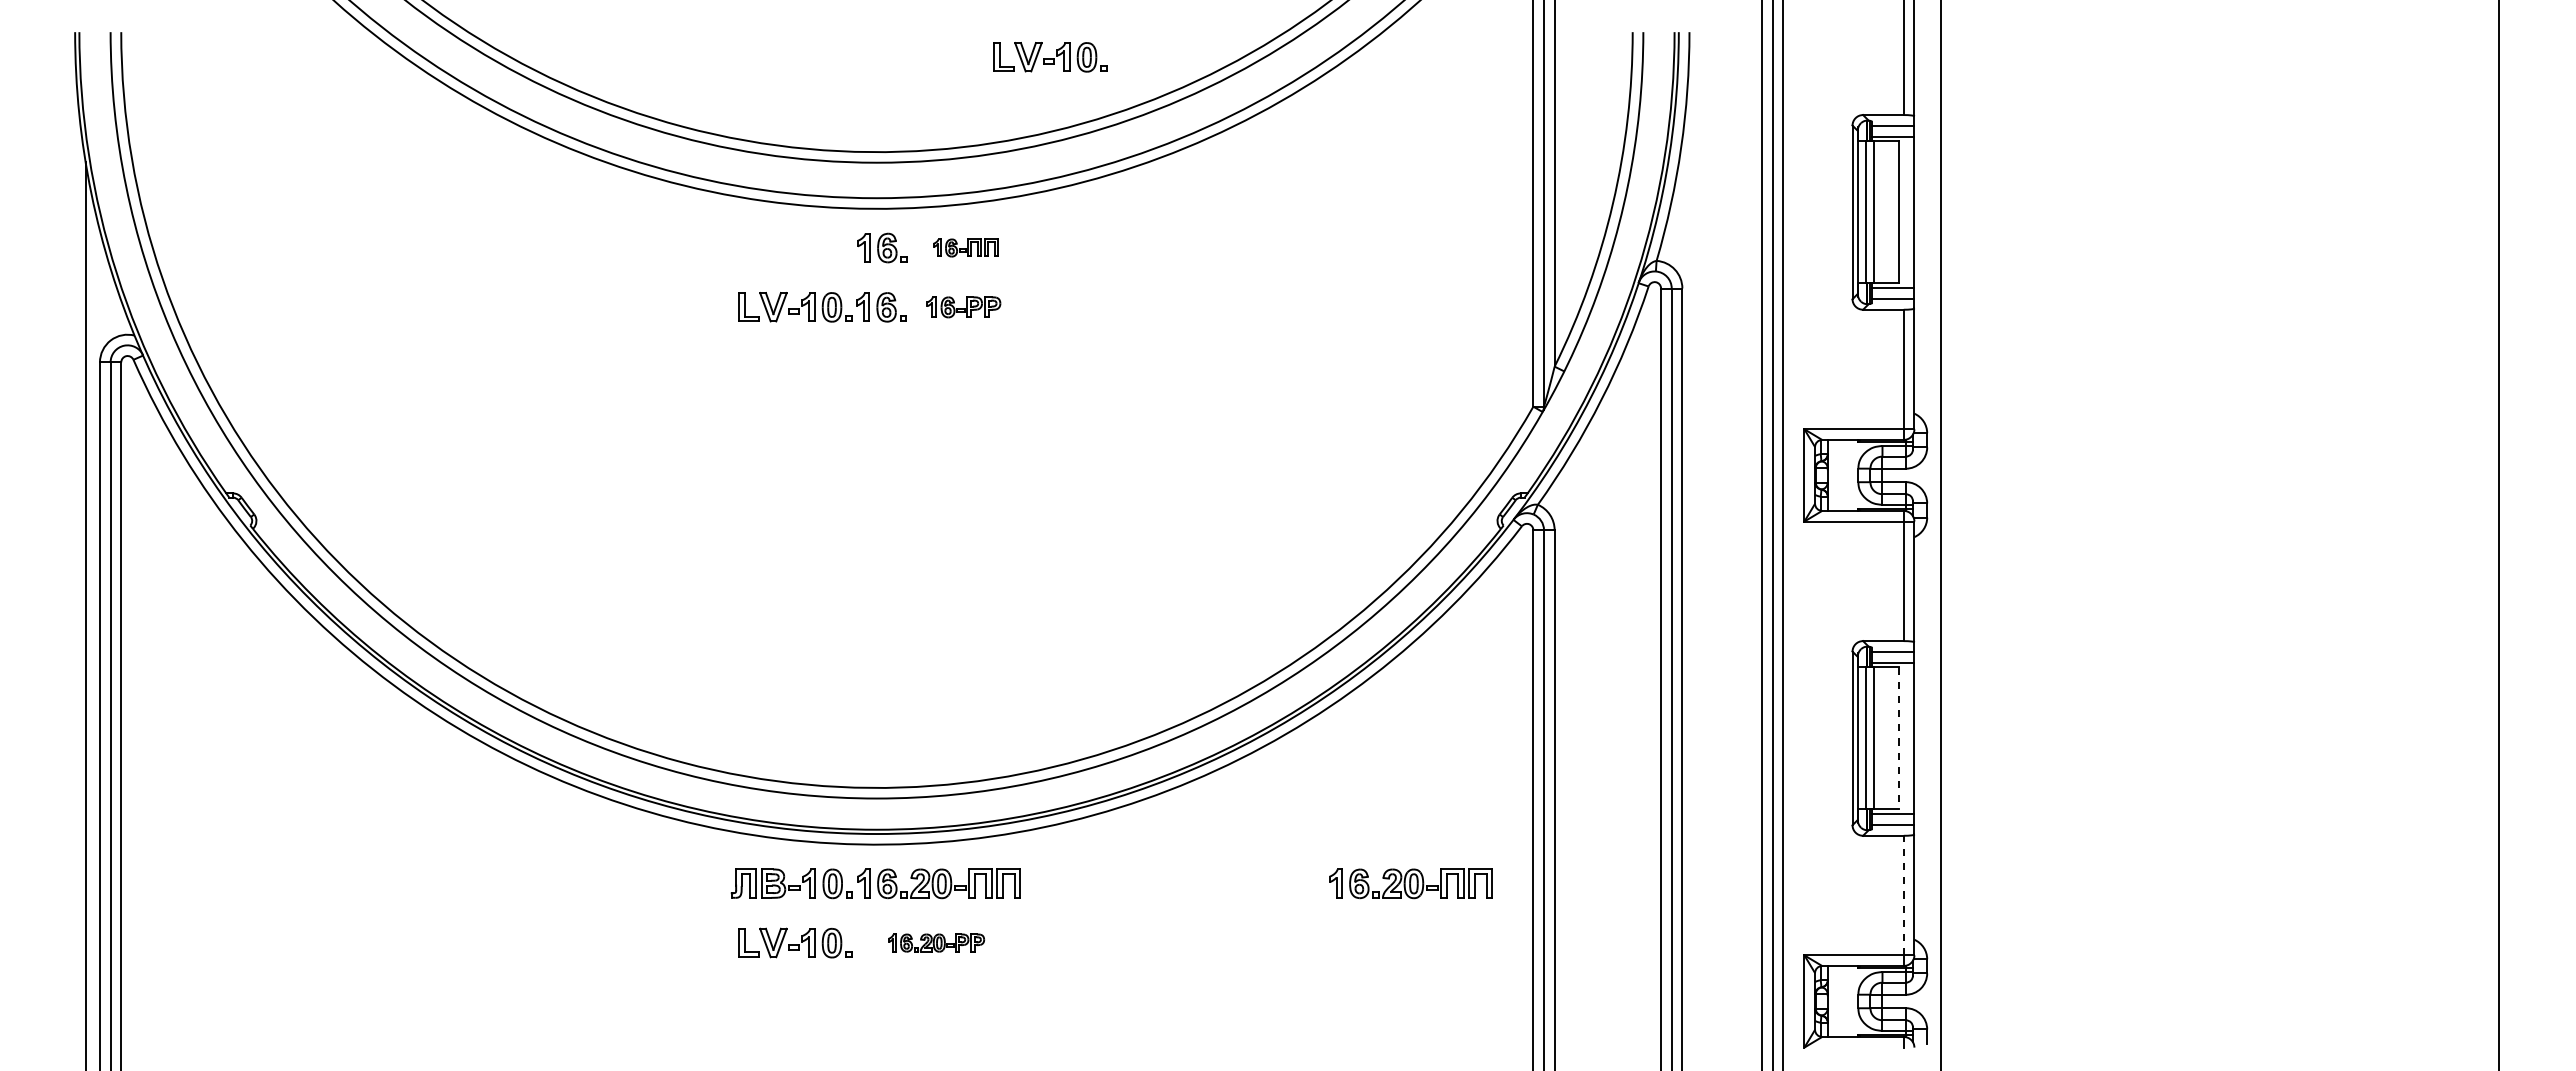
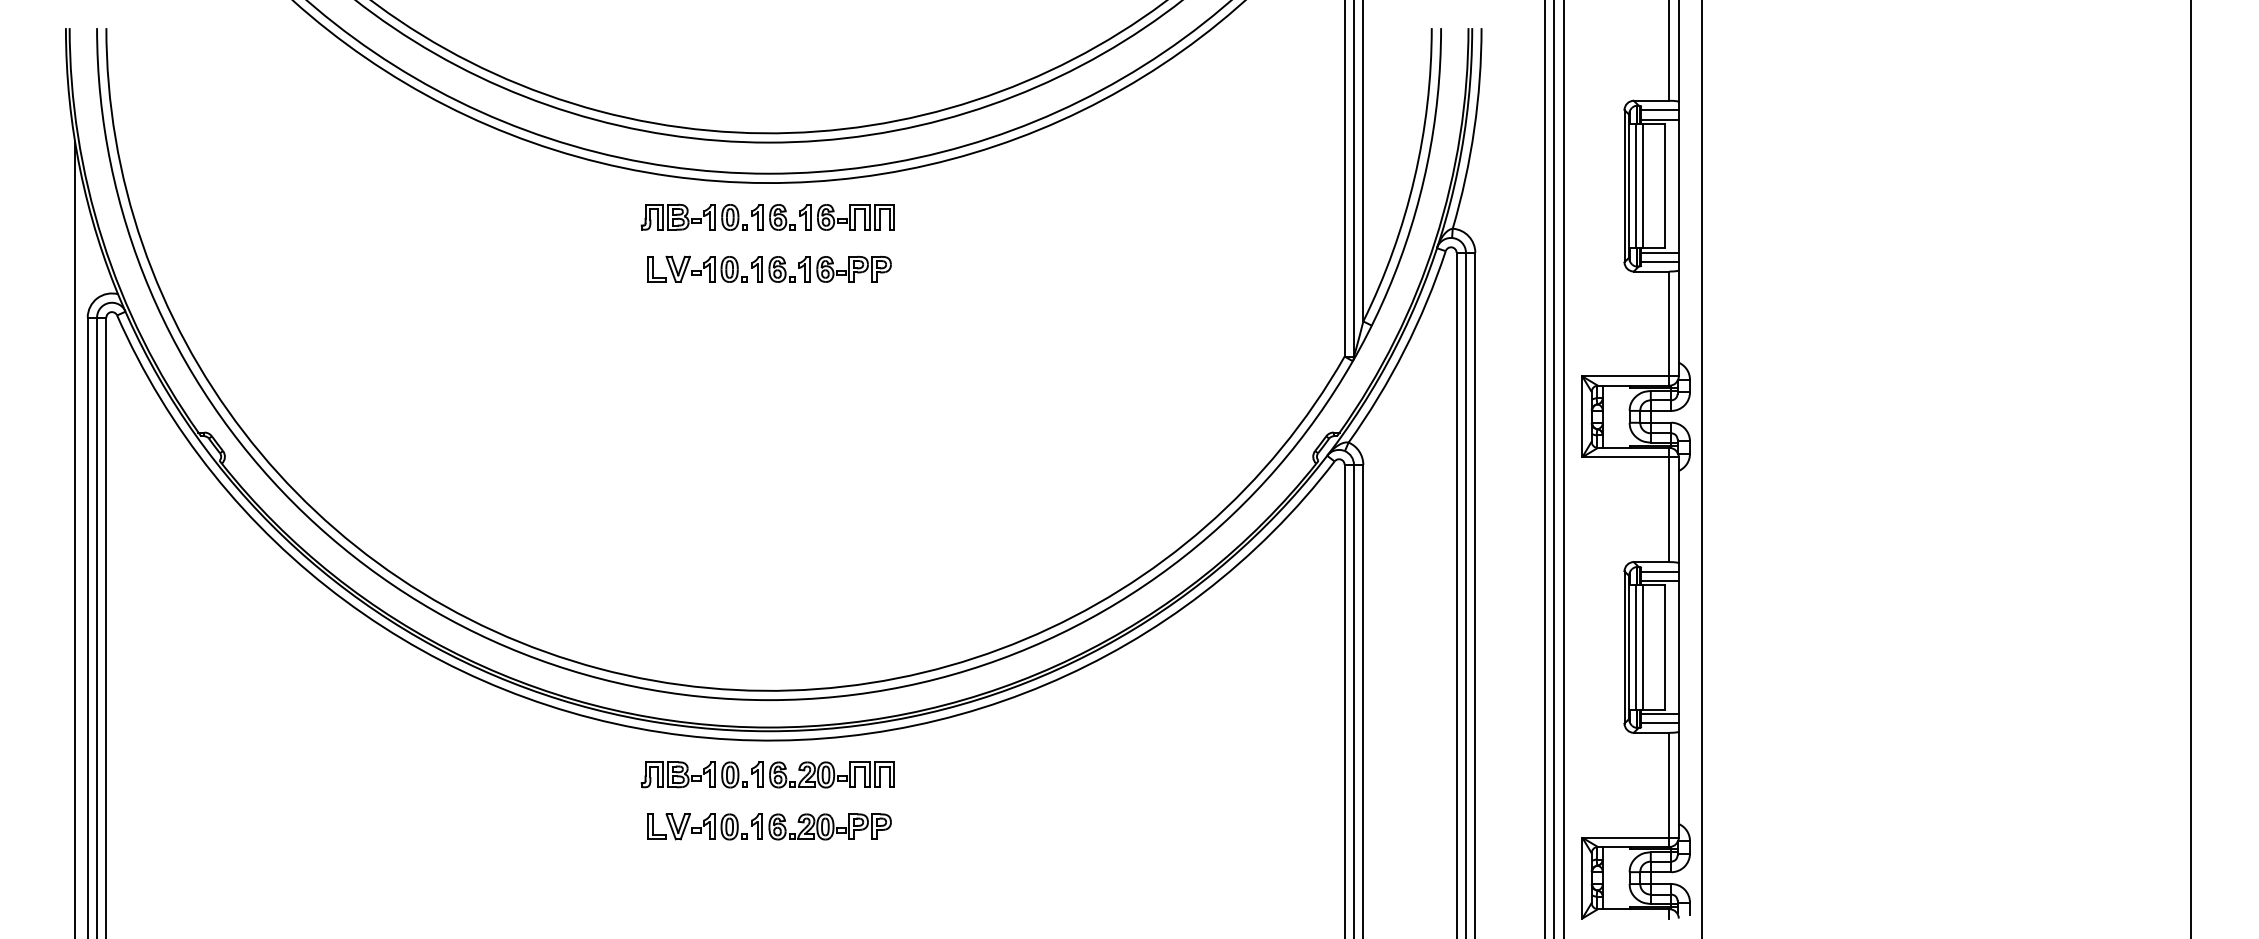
part: (1050, 57) -> (921, 50), removed
part: (791, 247) -> (694, 216), added
part: (965, 247) -> (846, 216), size x1.67
part: (963, 307) -> (844, 269), size x1.43
line: (1898, 738) -> (1664, 647), dashed -> solid
part: (1410, 883) -> (1236, 774), removed
line: (1903, 895) -> (1669, 785), dashed -> solid
part: (936, 942) -> (821, 826), size x1.67

